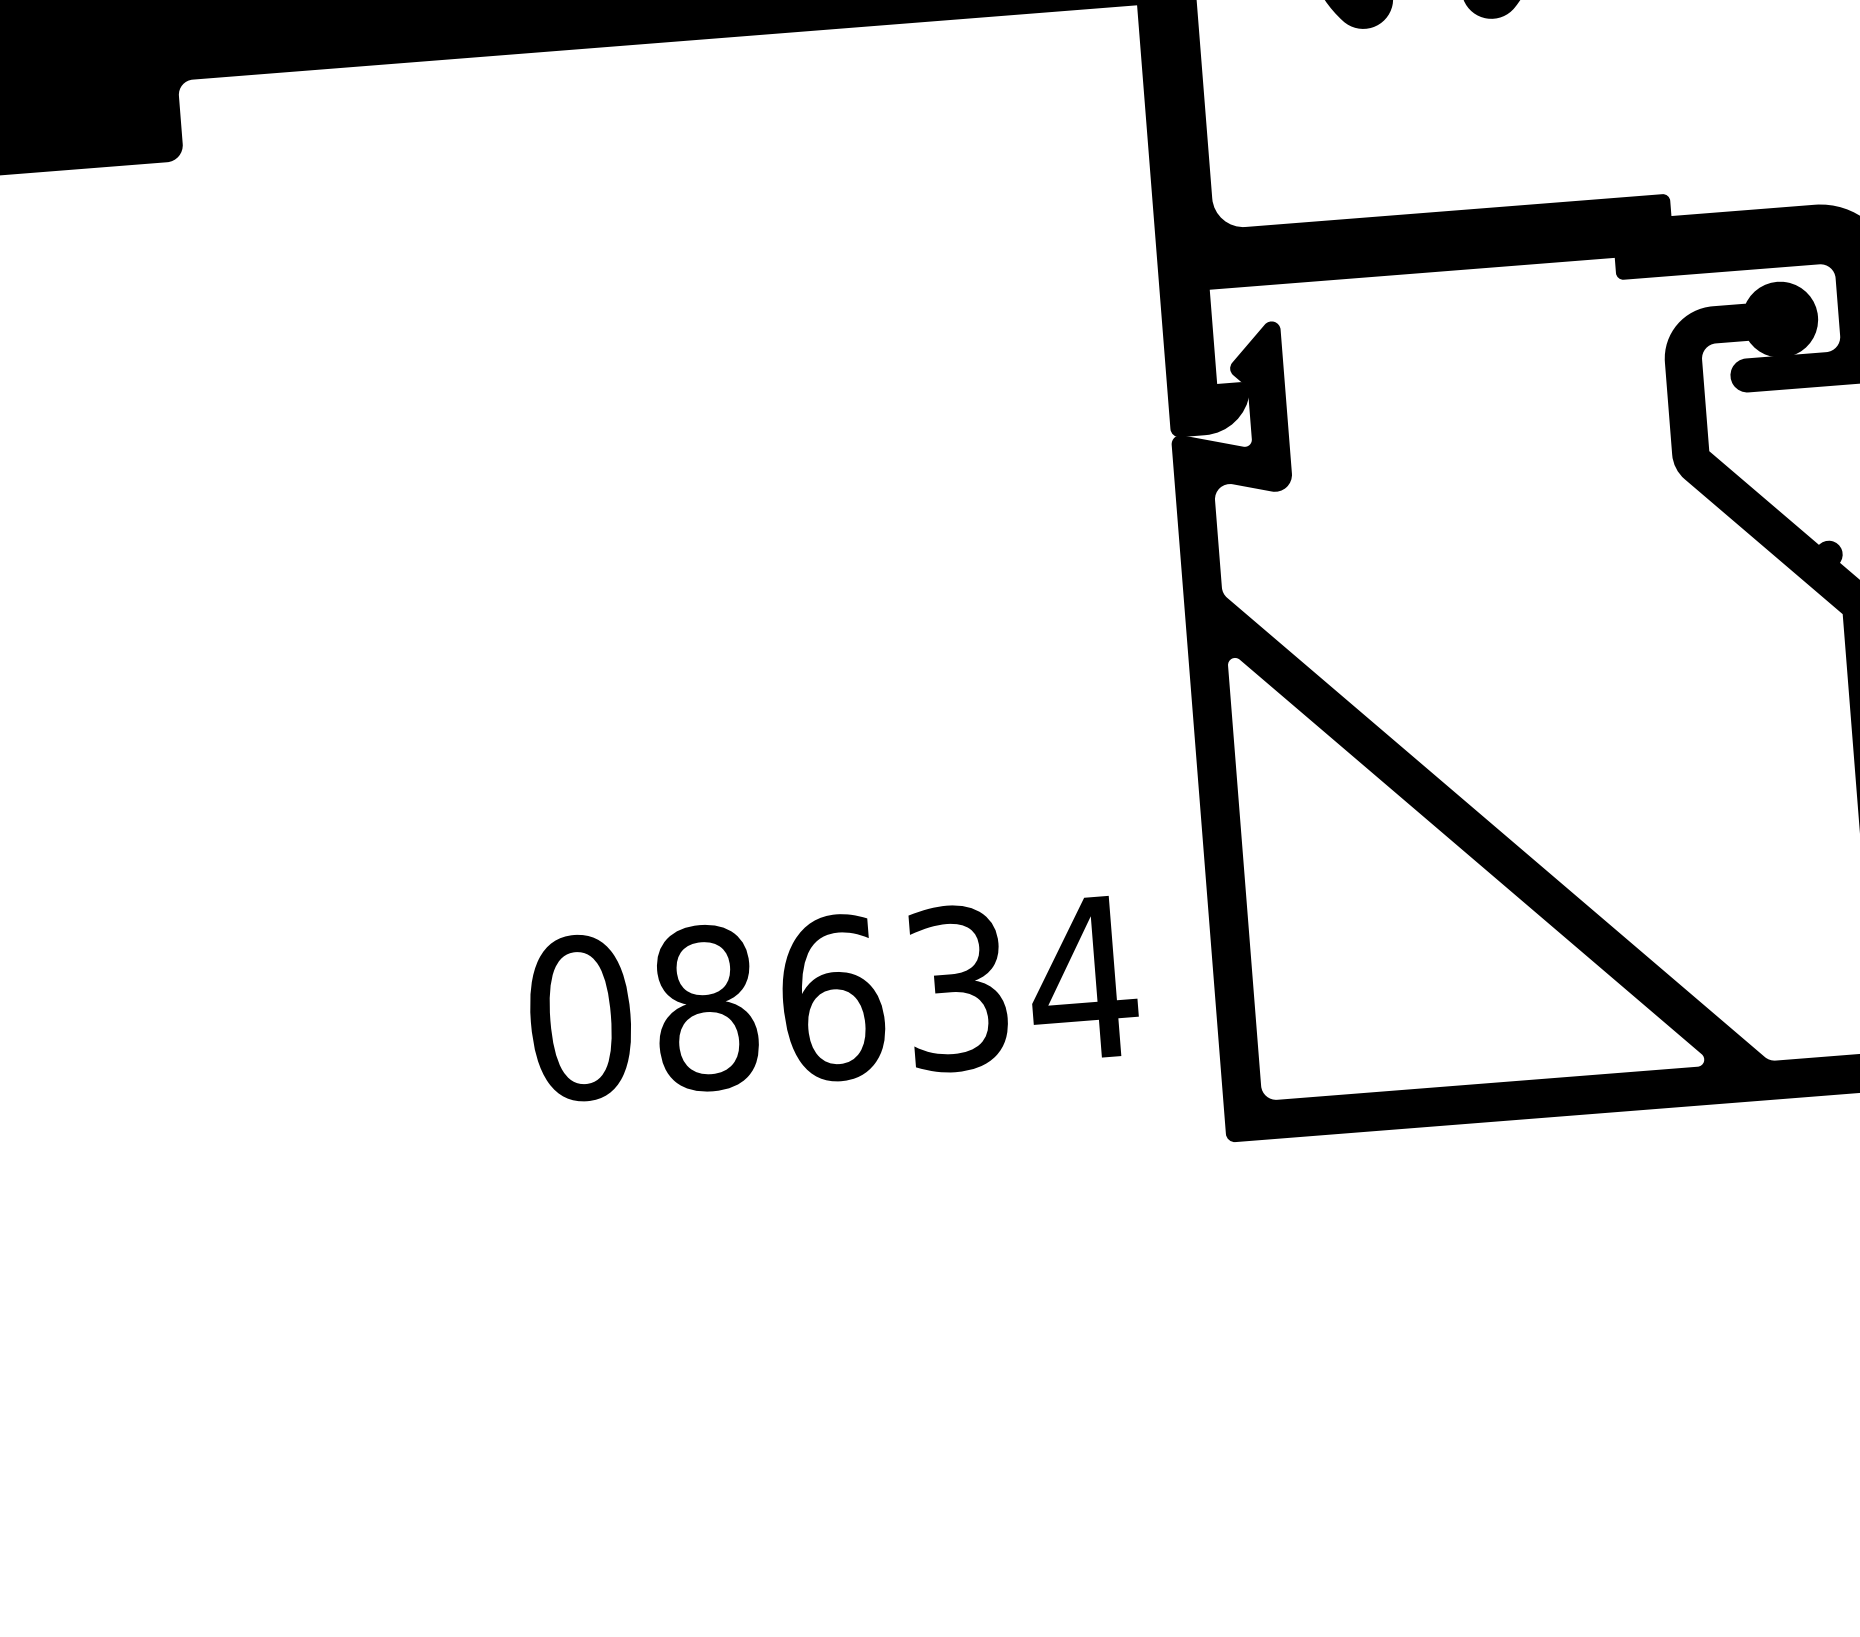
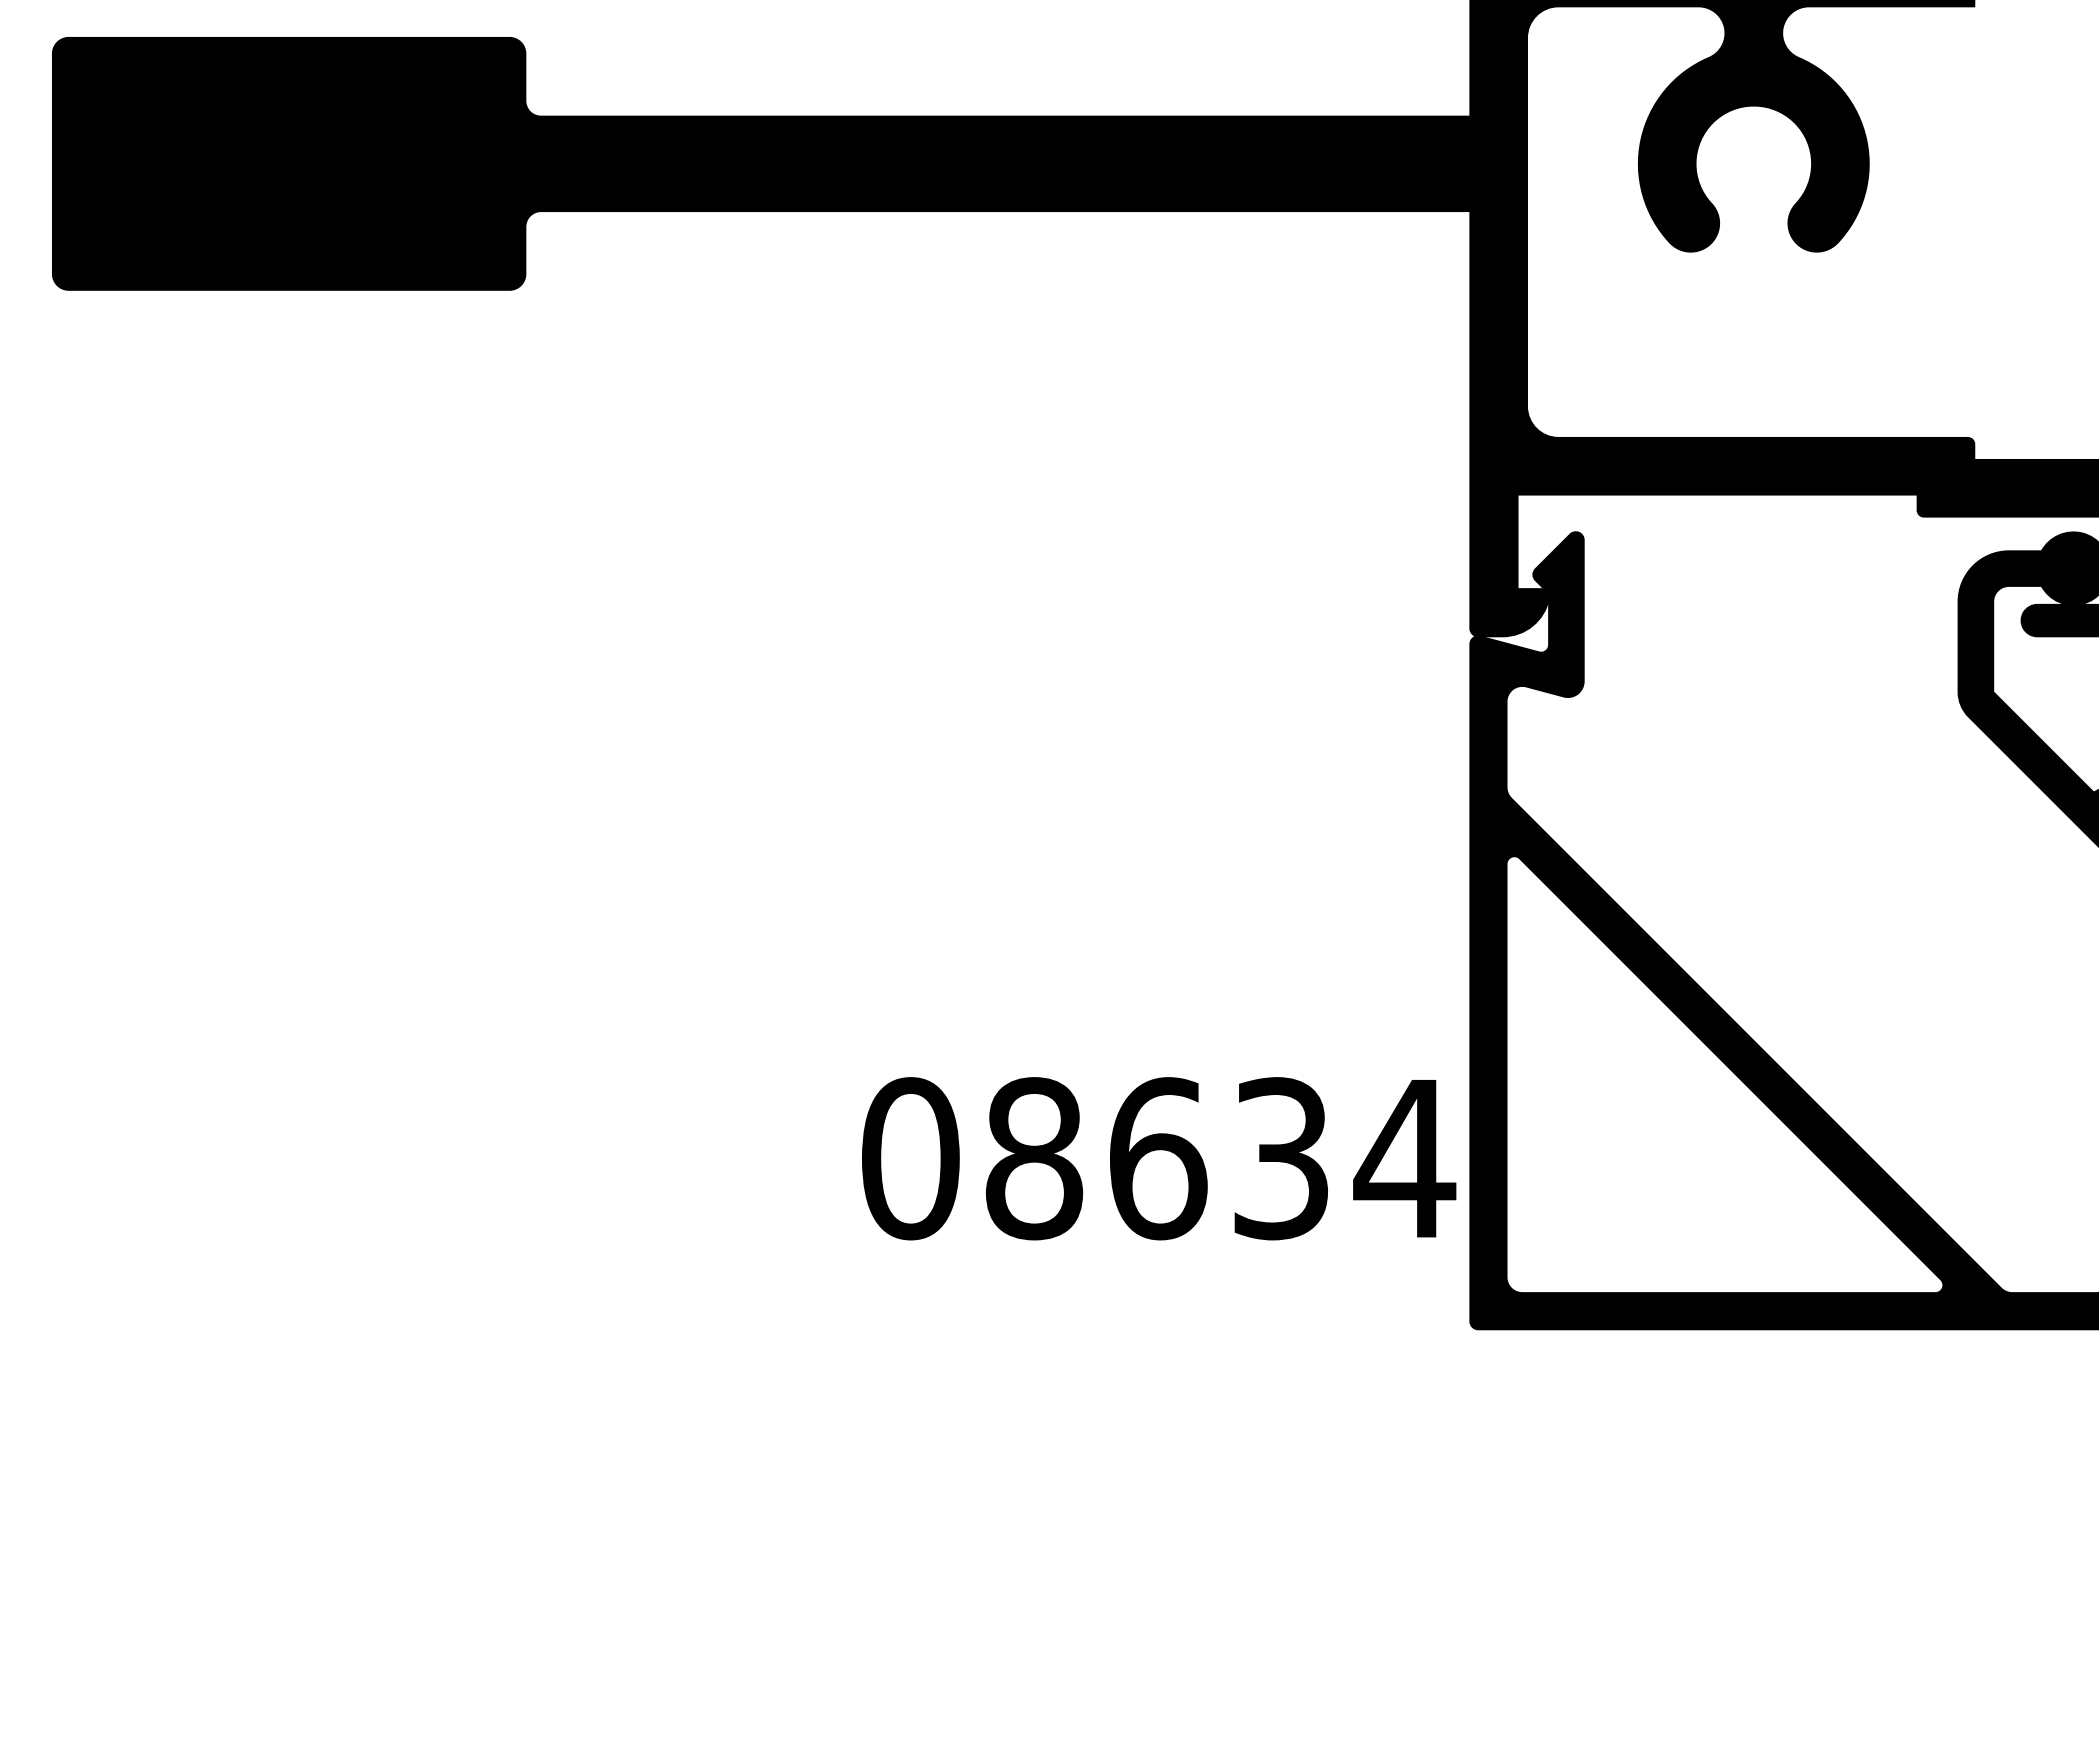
text: (833, 997) -> (1159, 1158), moved

